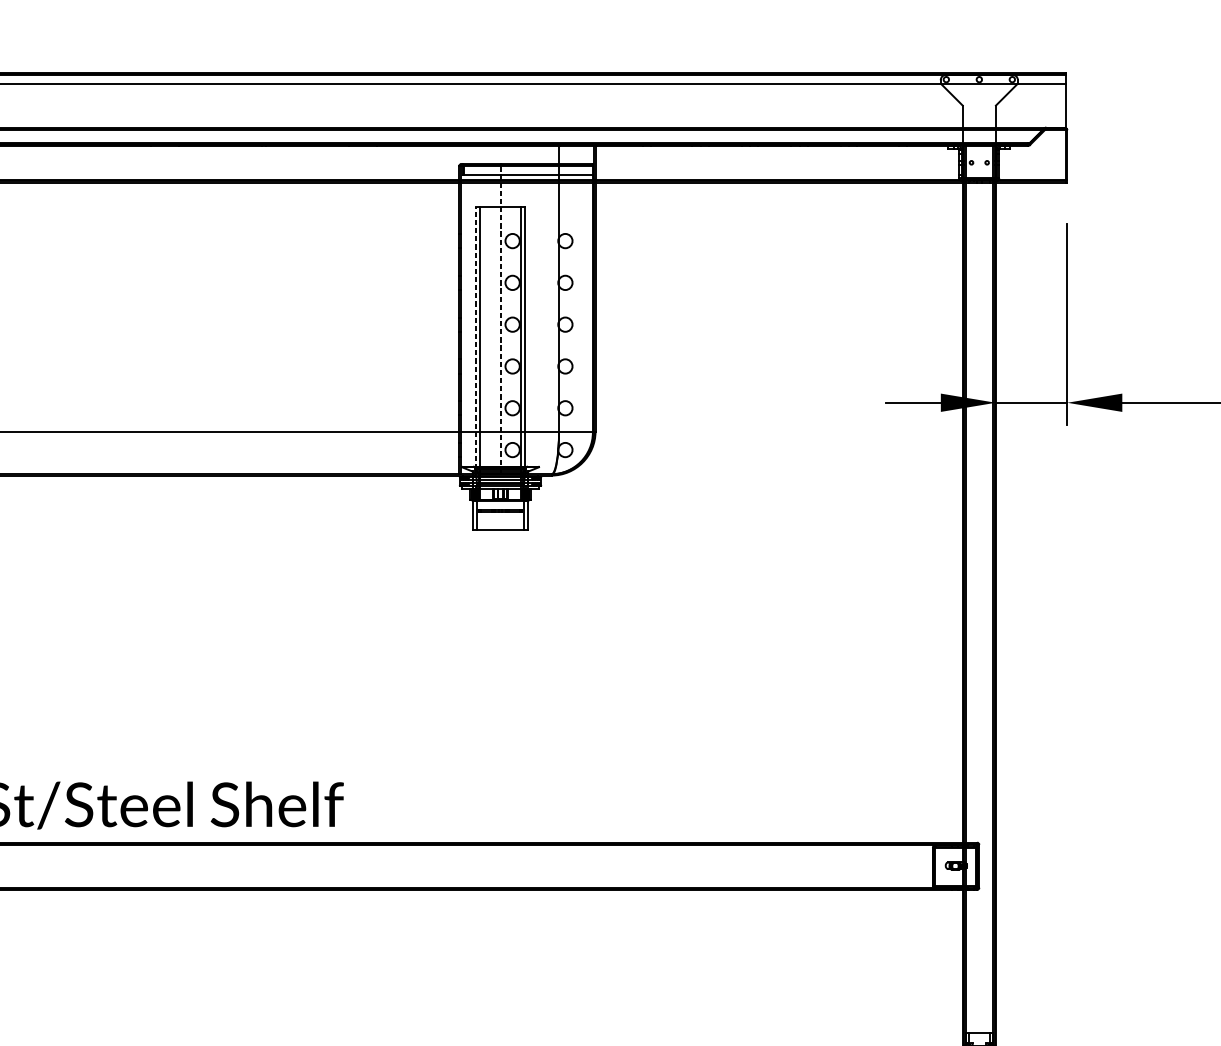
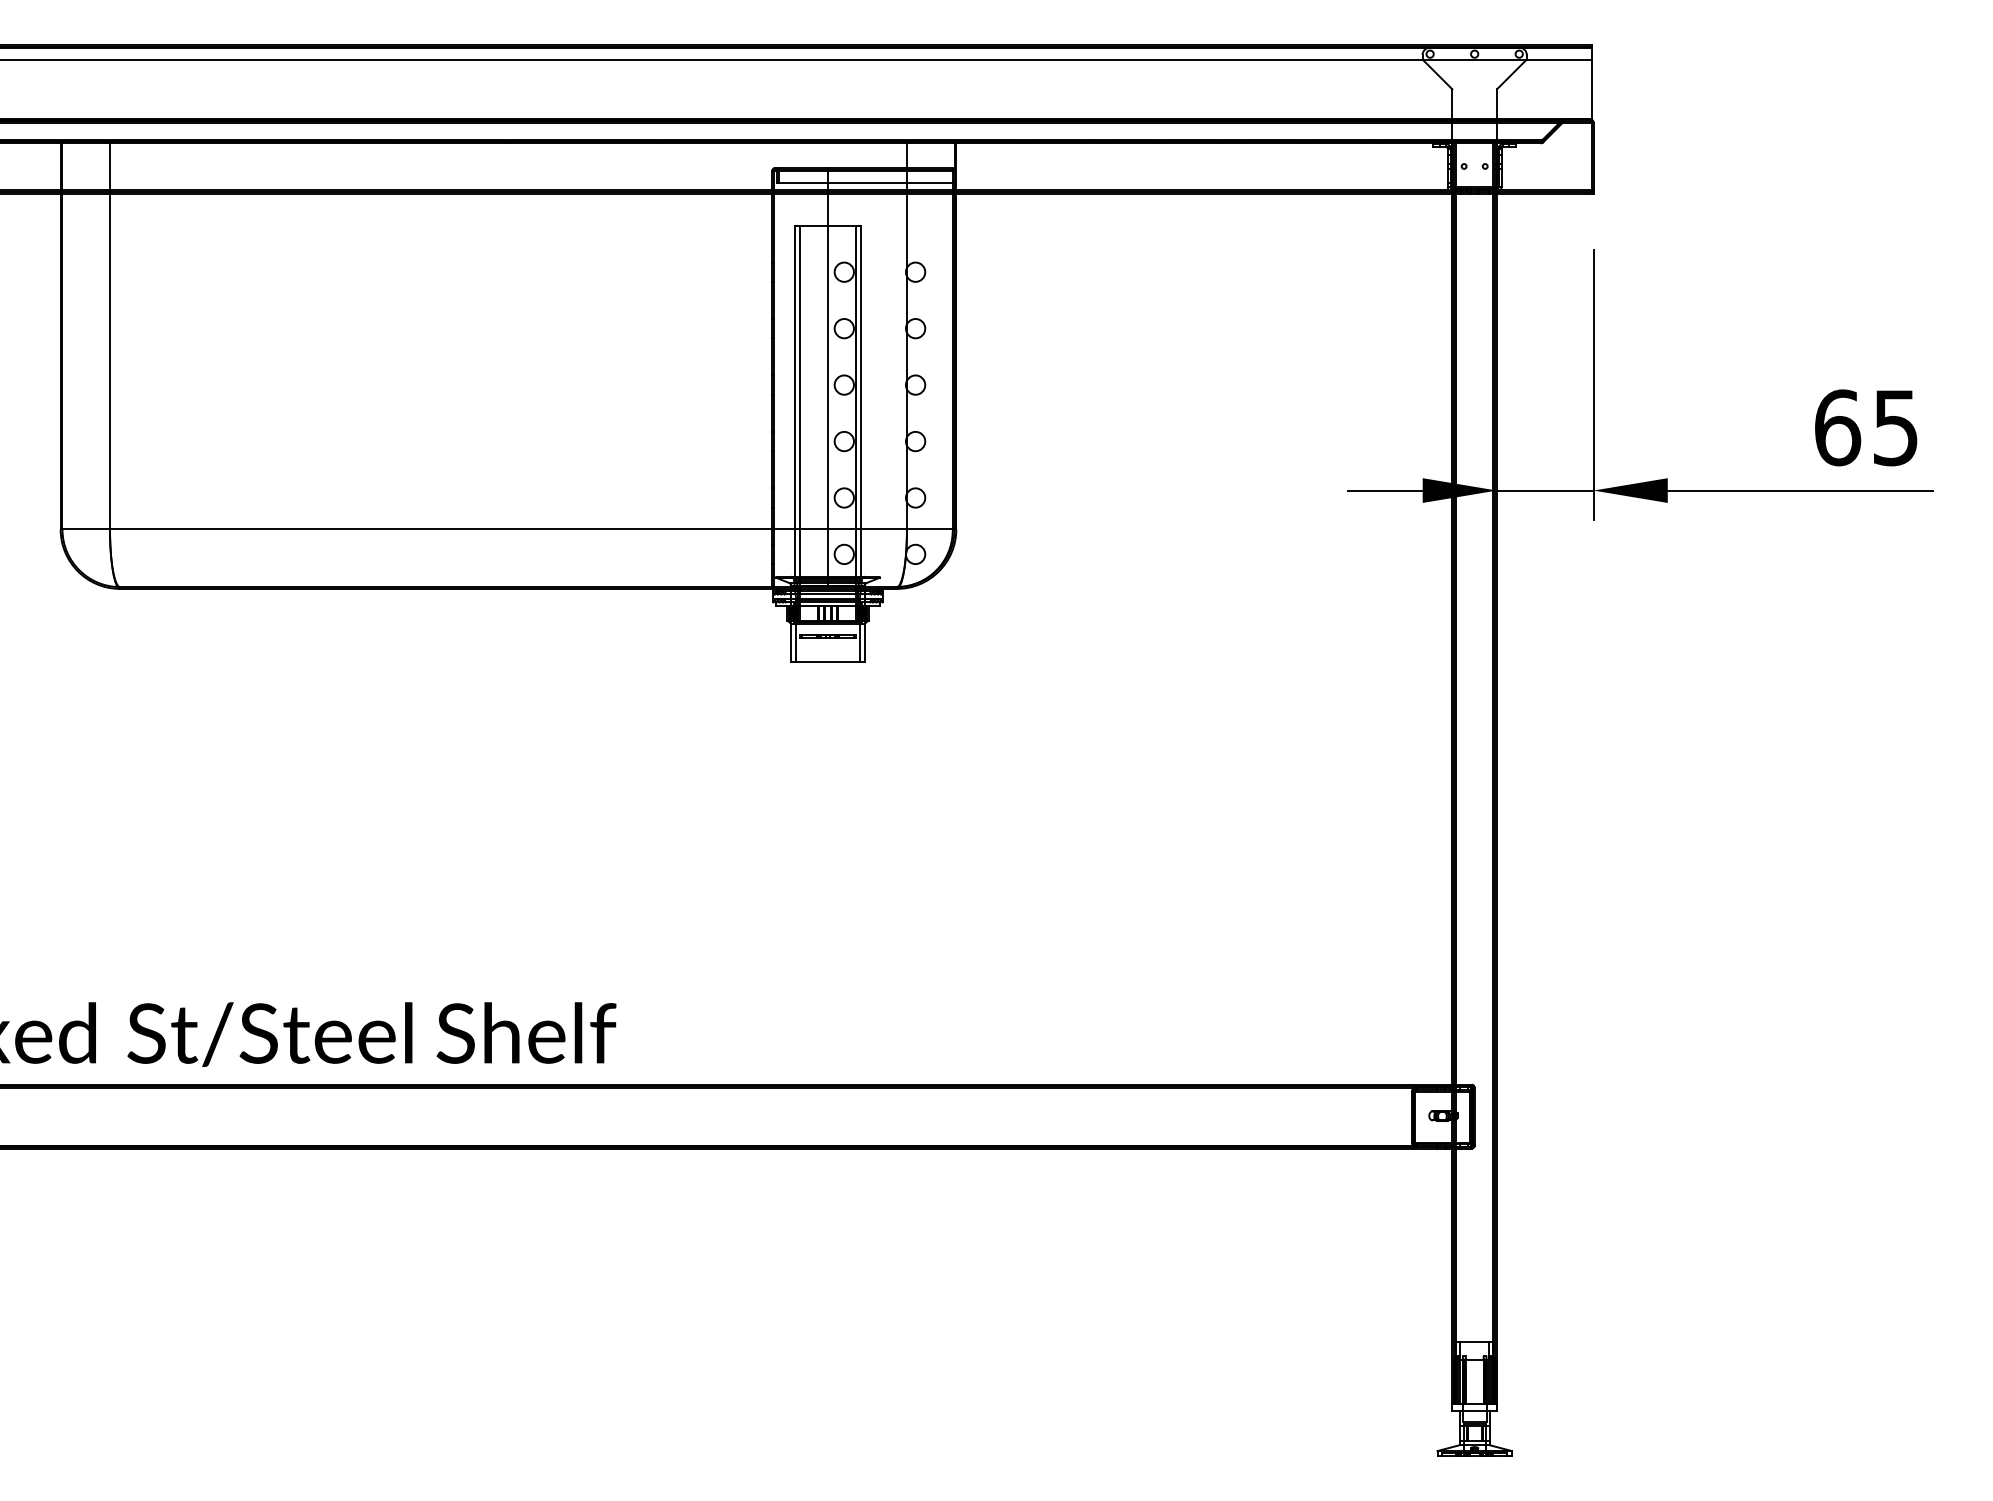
line: (500, 320) -> (827, 379), dashed -> solid
line: (475, 337) -> (794, 402), dashed -> solid

